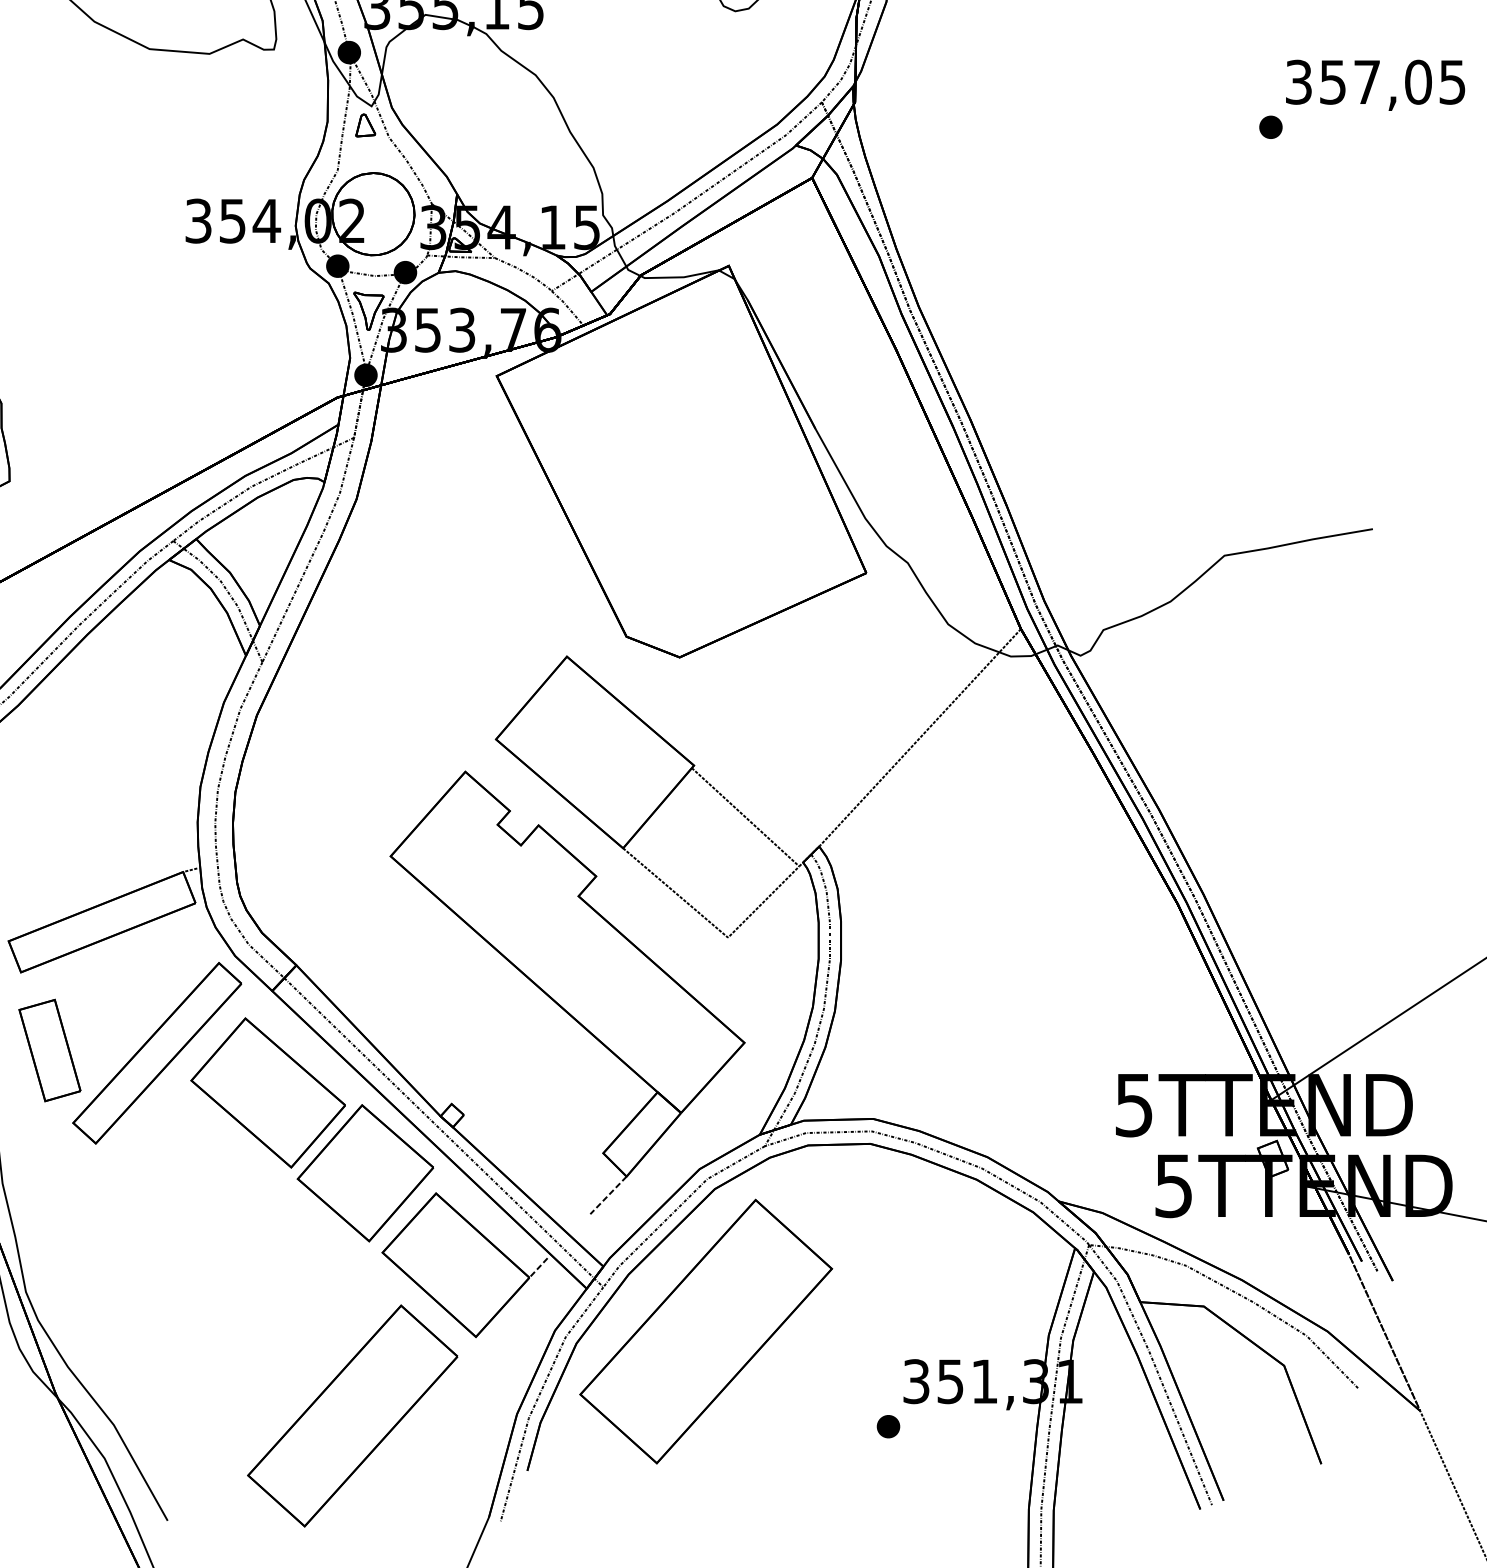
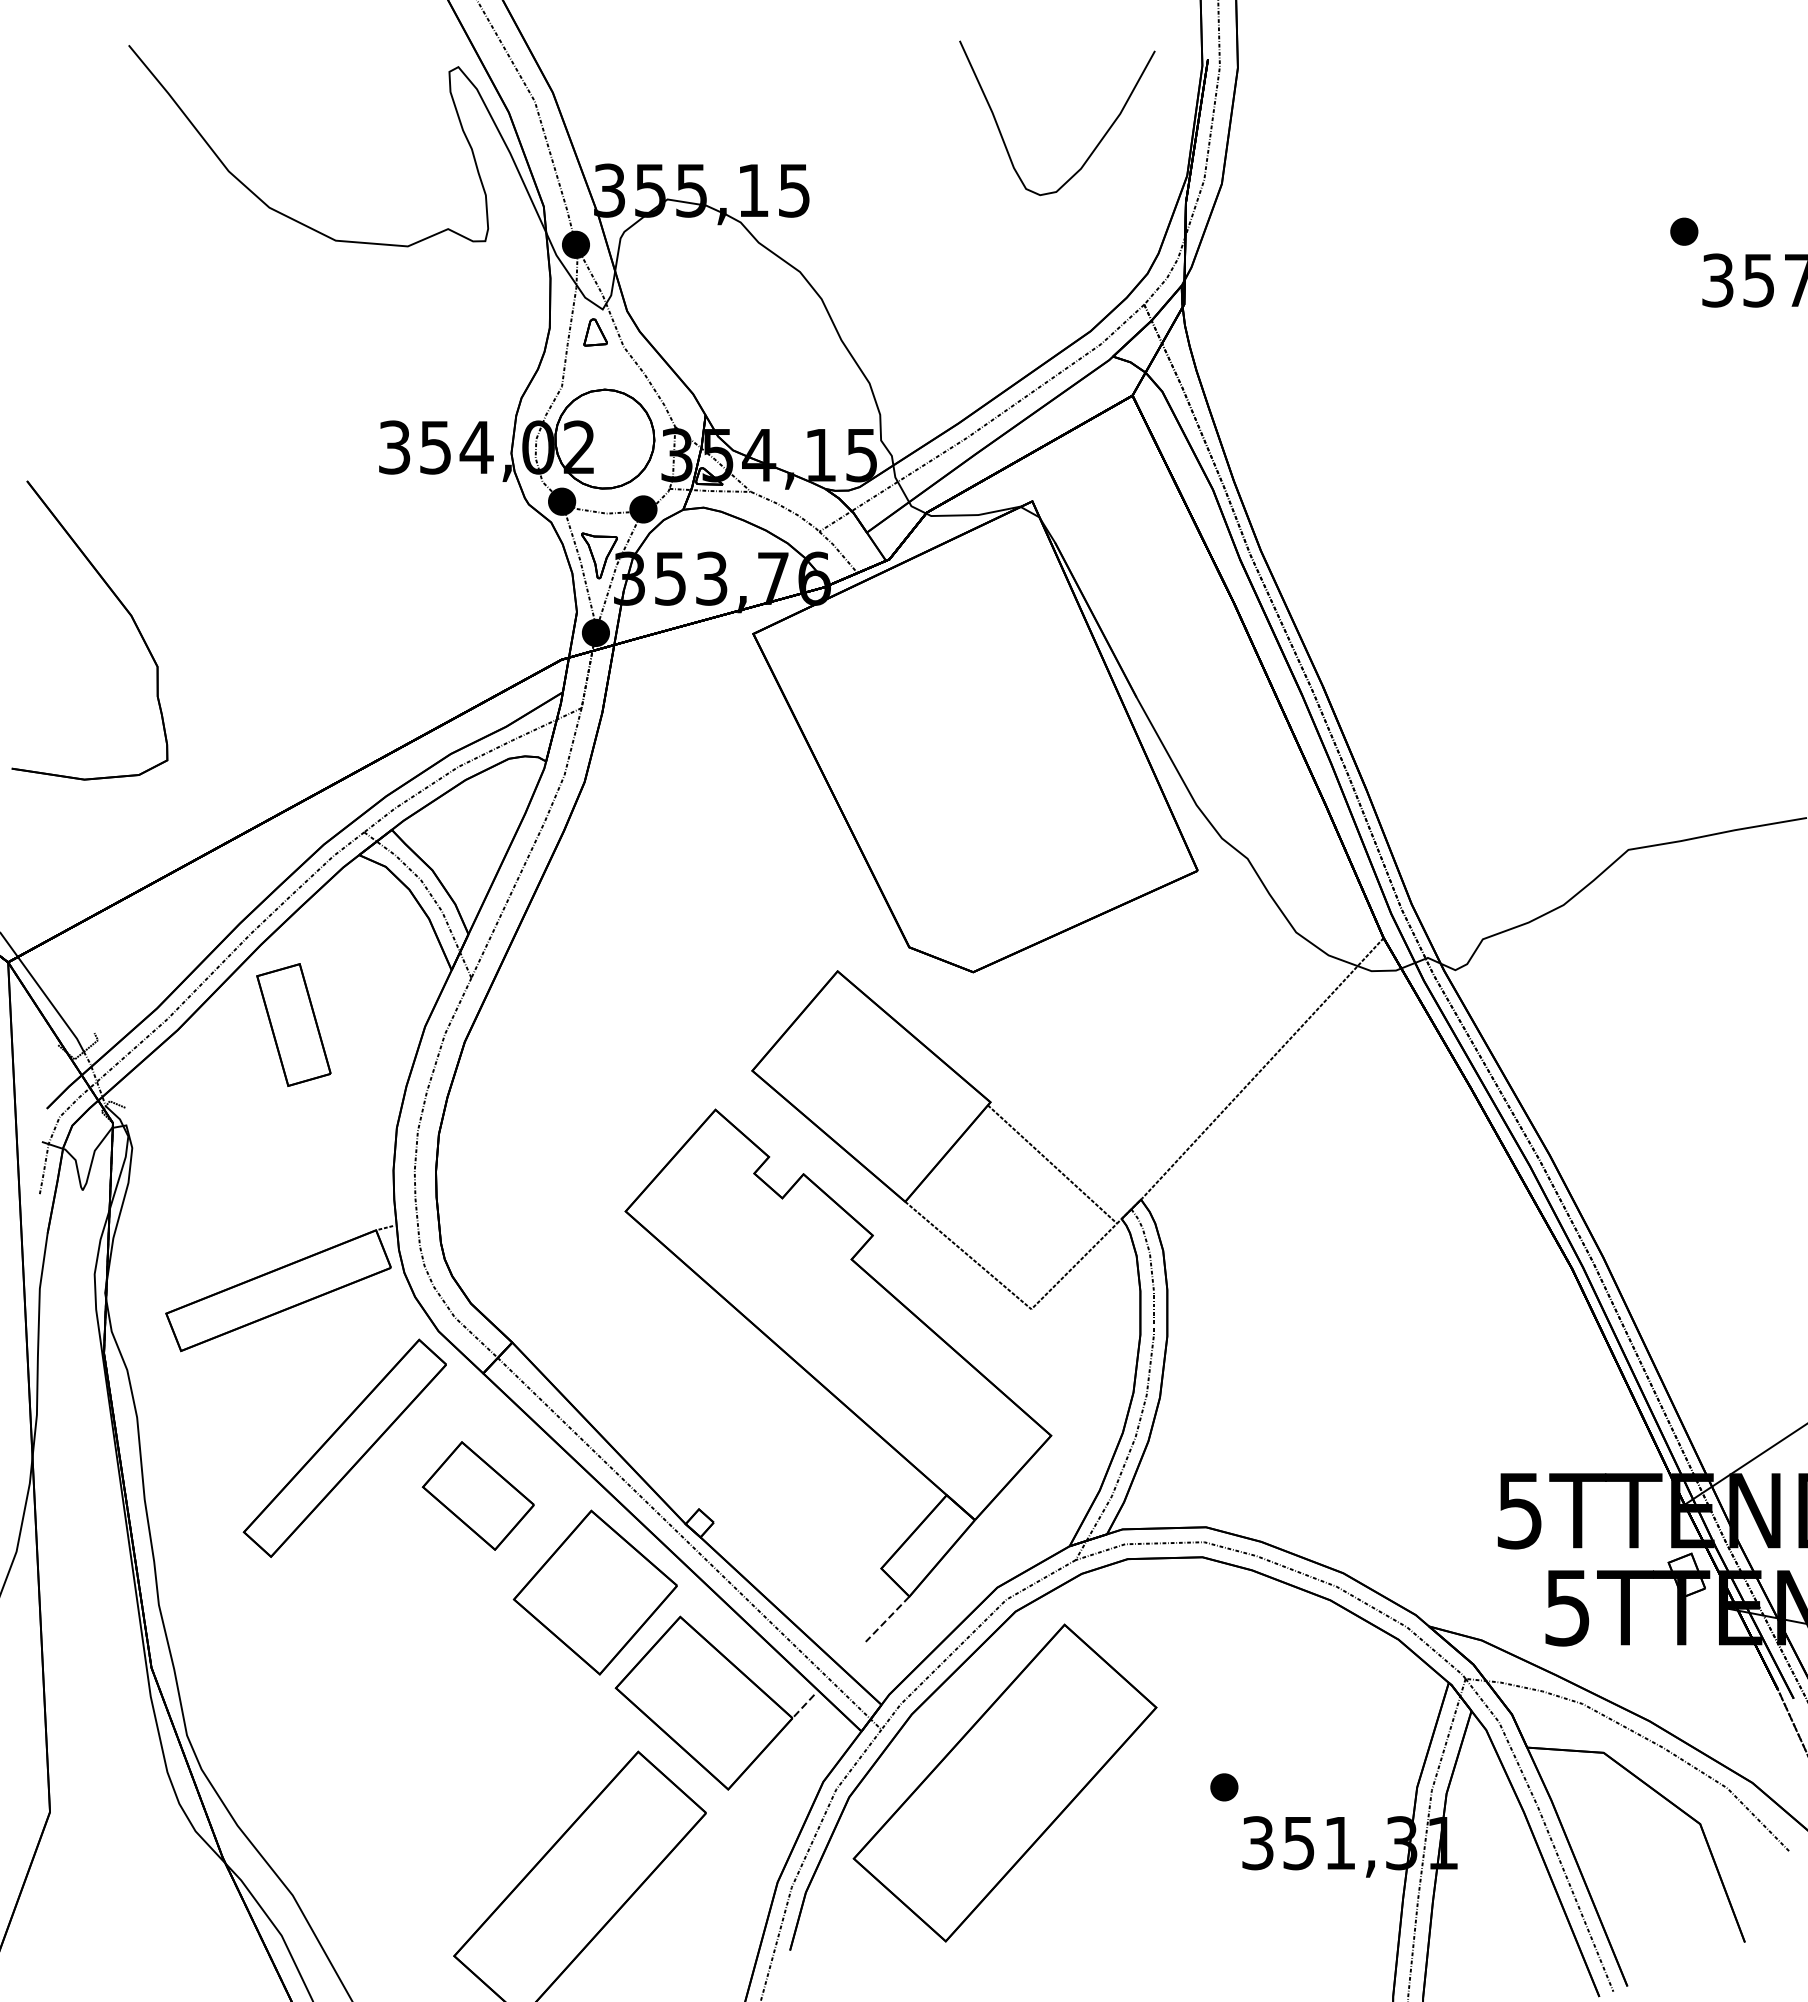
part: (1271, 127) -> (1684, 231), moved
part: (49, 1050) -> (293, 1024), moved
part: (268, 1092) -> (478, 1495), size x0.6
part: (888, 1426) -> (1224, 1787), moved

